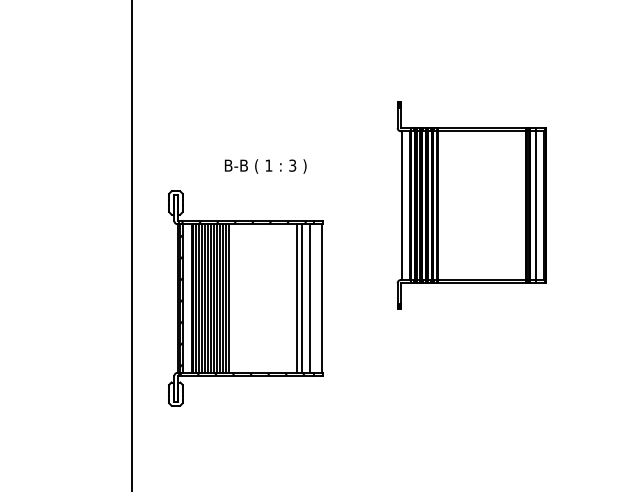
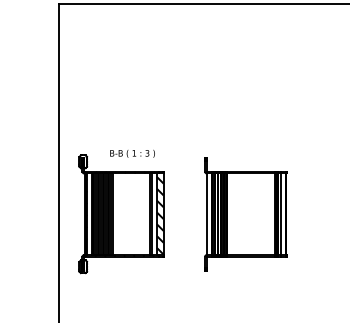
text: (265, 165) -> (132, 153), moved
part: (471, 206) -> (245, 214), moved
hatch: (314, 300) -> (159, 215), added

